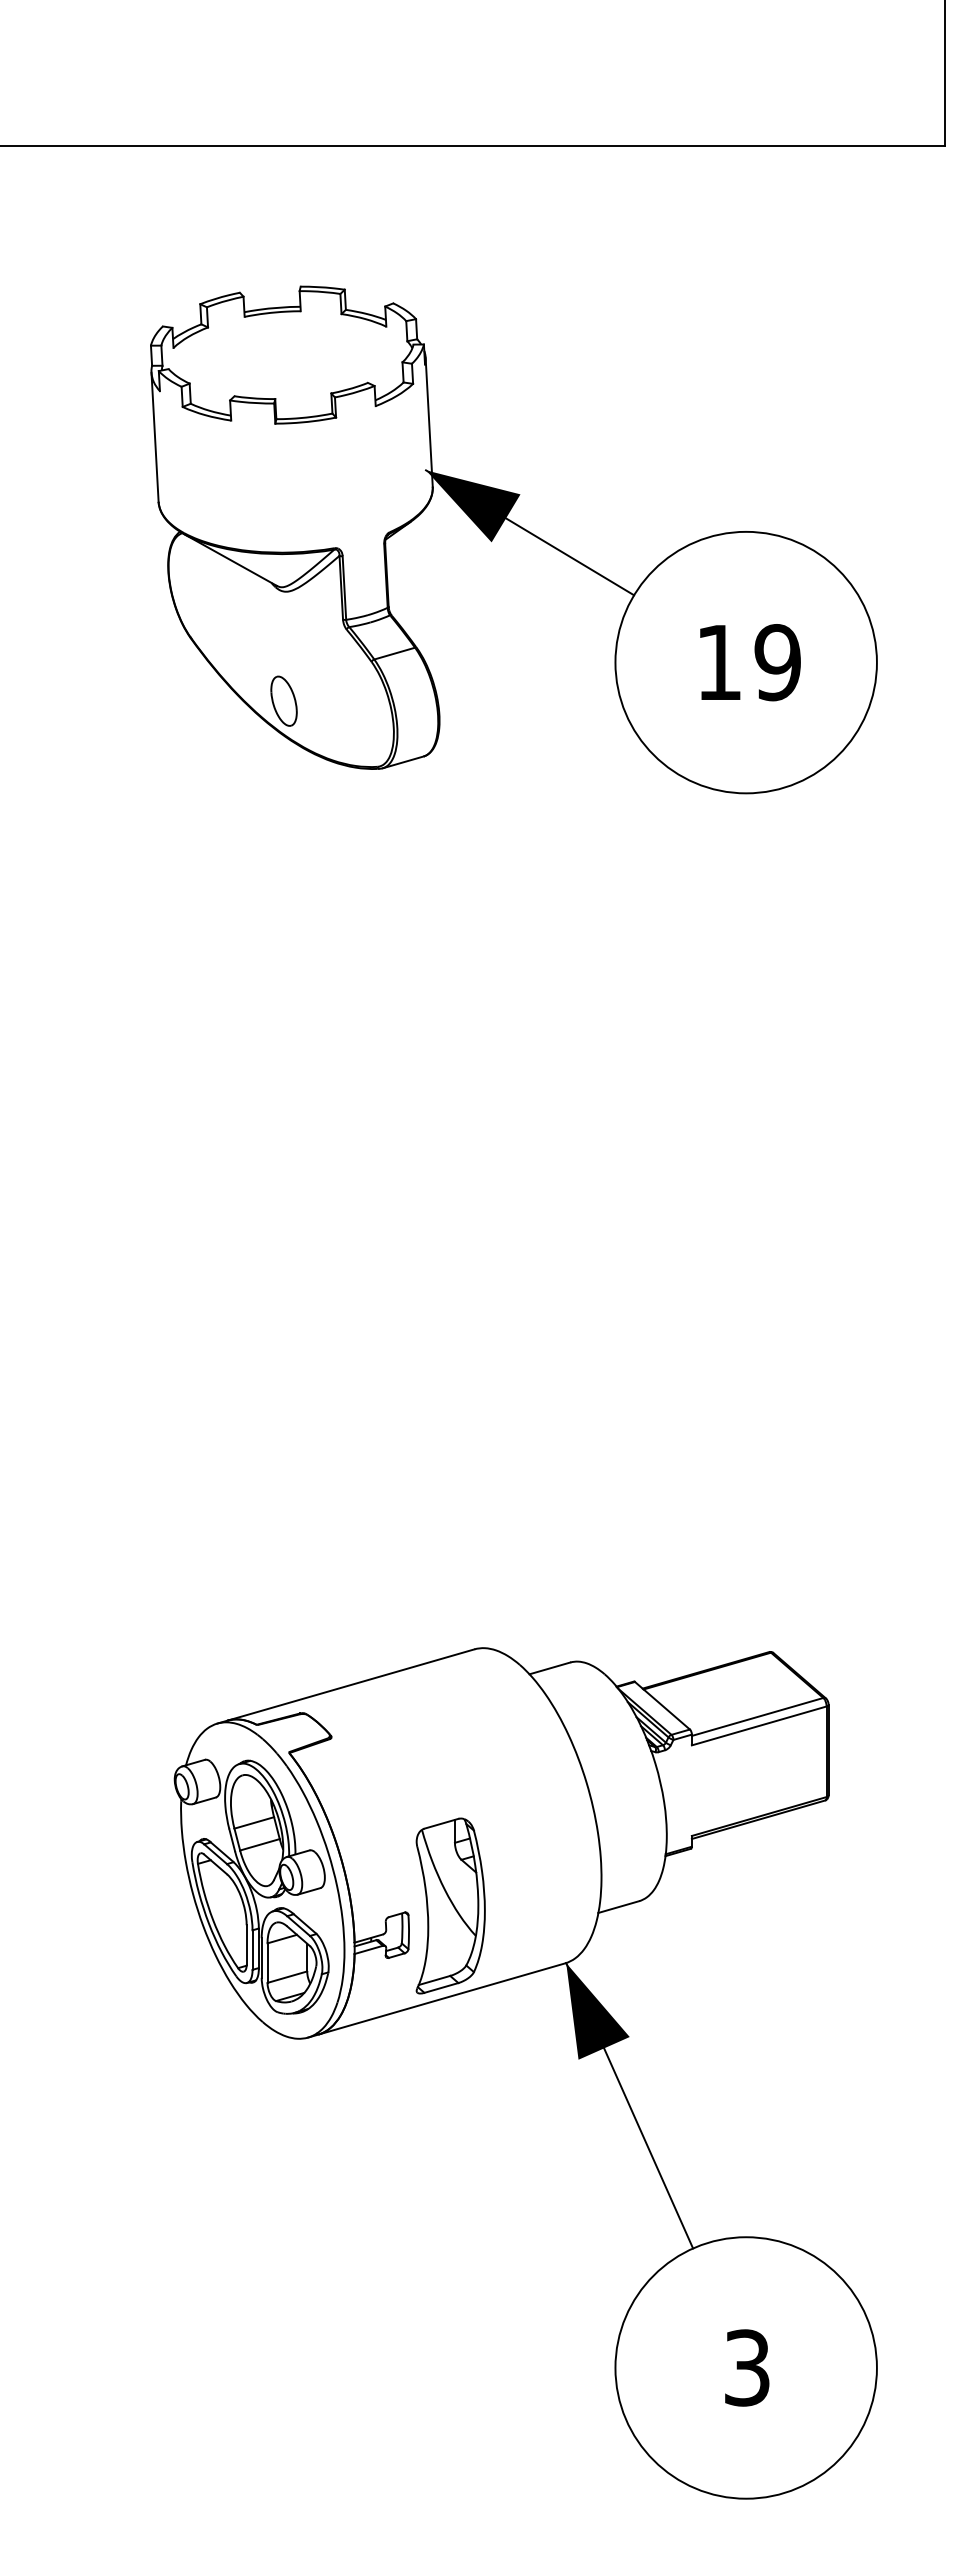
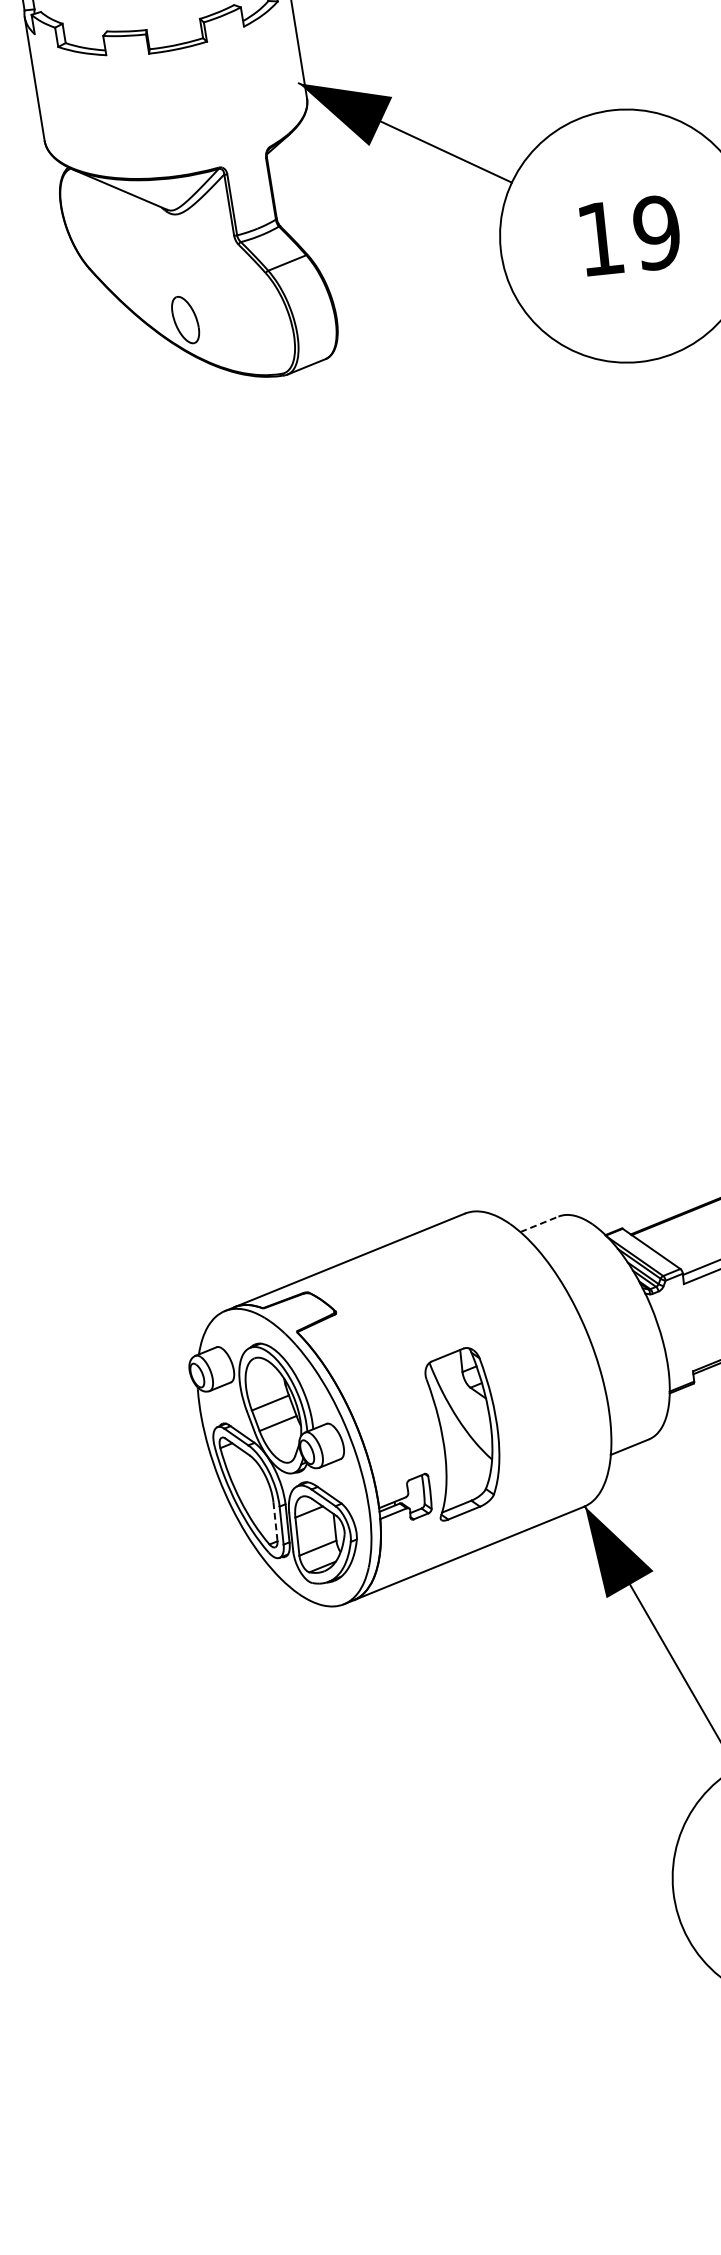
line: (550, 1668) -> (540, 1224), solid -> dashed
part: (450, 1905) -> (464, 1432), moved
line: (246, 1945) -> (275, 1521), solid -> dashed

